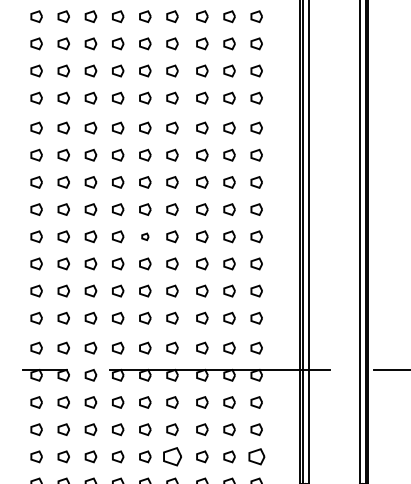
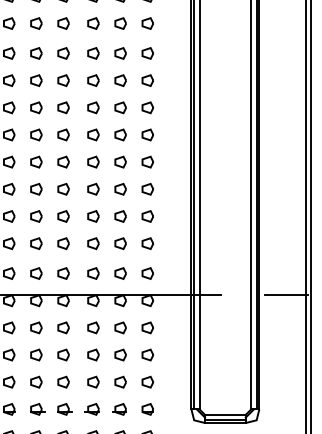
part: (145, 236) -> (36, 161), size x1.67
part: (172, 456) -> (63, 381), size x0.62
part: (256, 456) -> (147, 381), size x0.71

